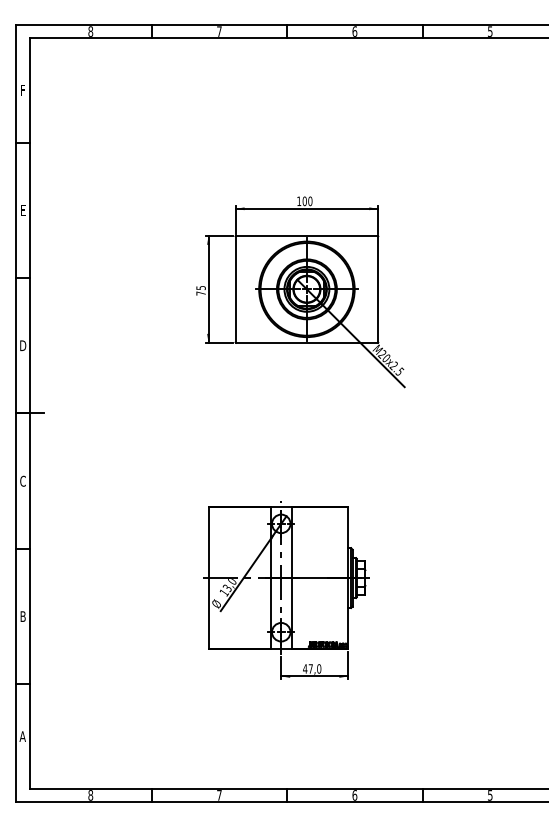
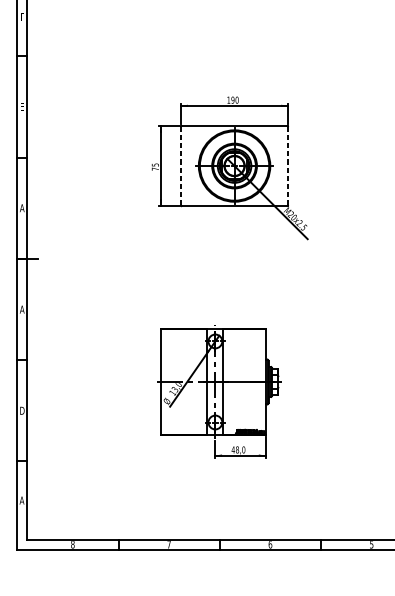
text: (304, 201) -> (232, 100), 100 -> 190
line: (235, 288) -> (181, 165), solid -> dashed
line: (378, 289) -> (288, 166), solid -> dashed
text: (22, 345) -> (21, 208), D -> A
text: (22, 480) -> (21, 309), C -> A
text: (23, 616) -> (22, 410), B -> D
text: (310, 668) -> (237, 449), 47,0 -> 48,0

